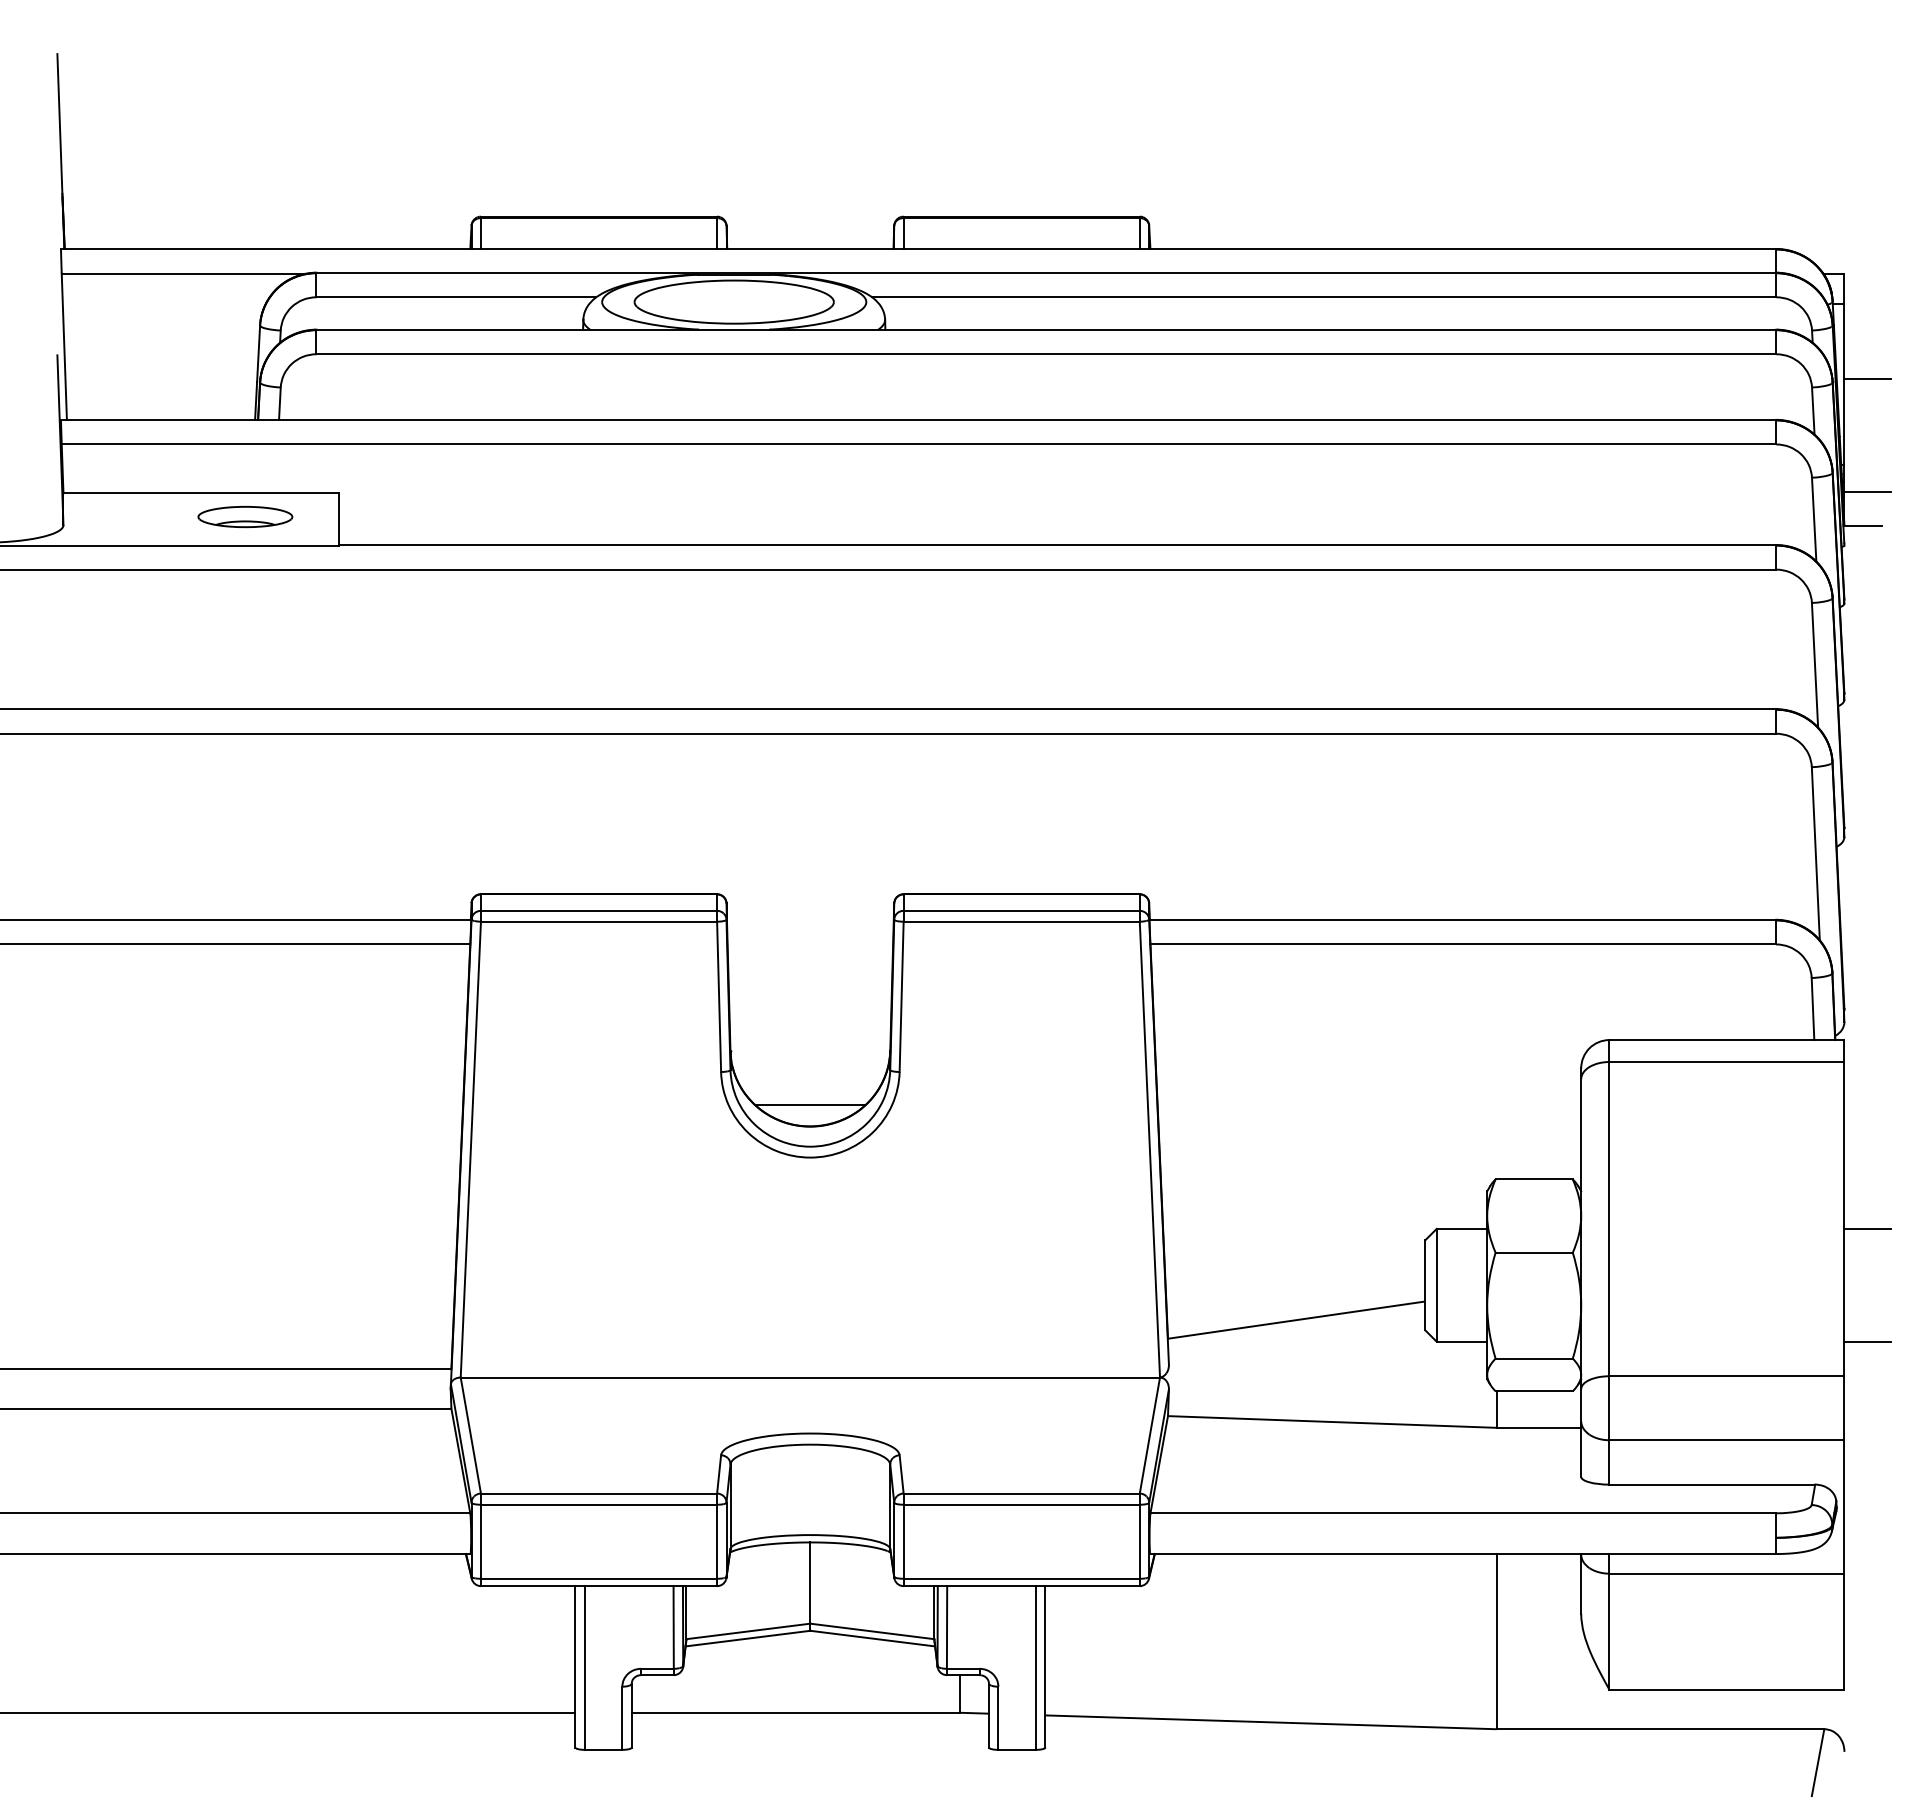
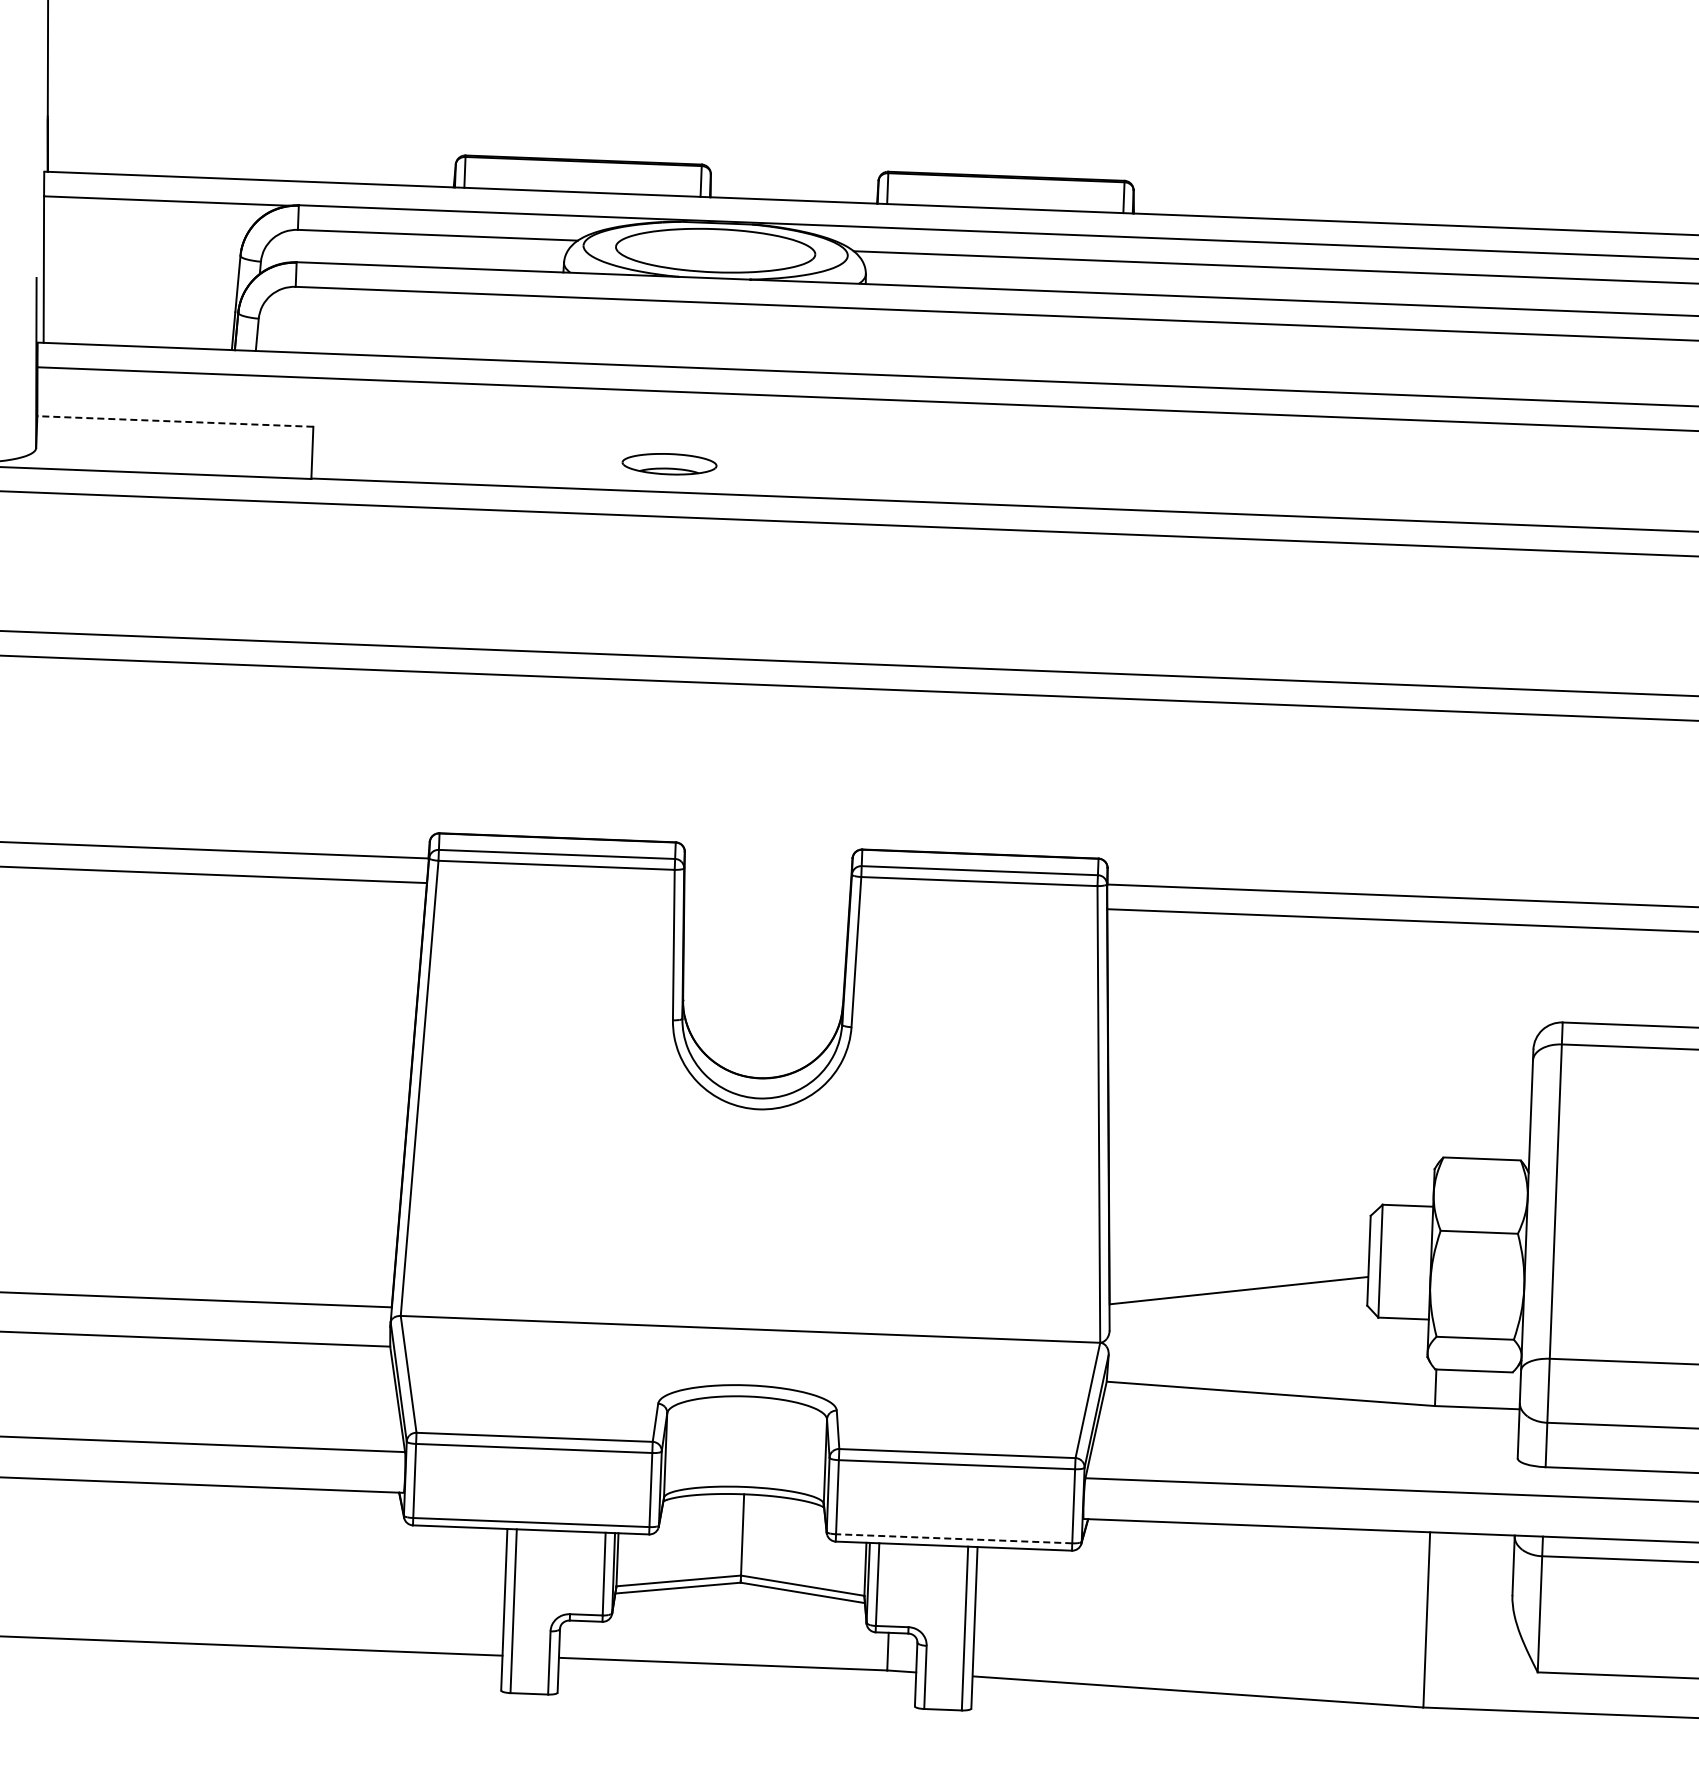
line: (201, 493) -> (175, 421), solid -> dashed
part: (245, 516) -> (669, 463), moved
line: (810, 1105) -> (761, 1057), removed
line: (1021, 1578) -> (953, 1538), solid -> dashed

